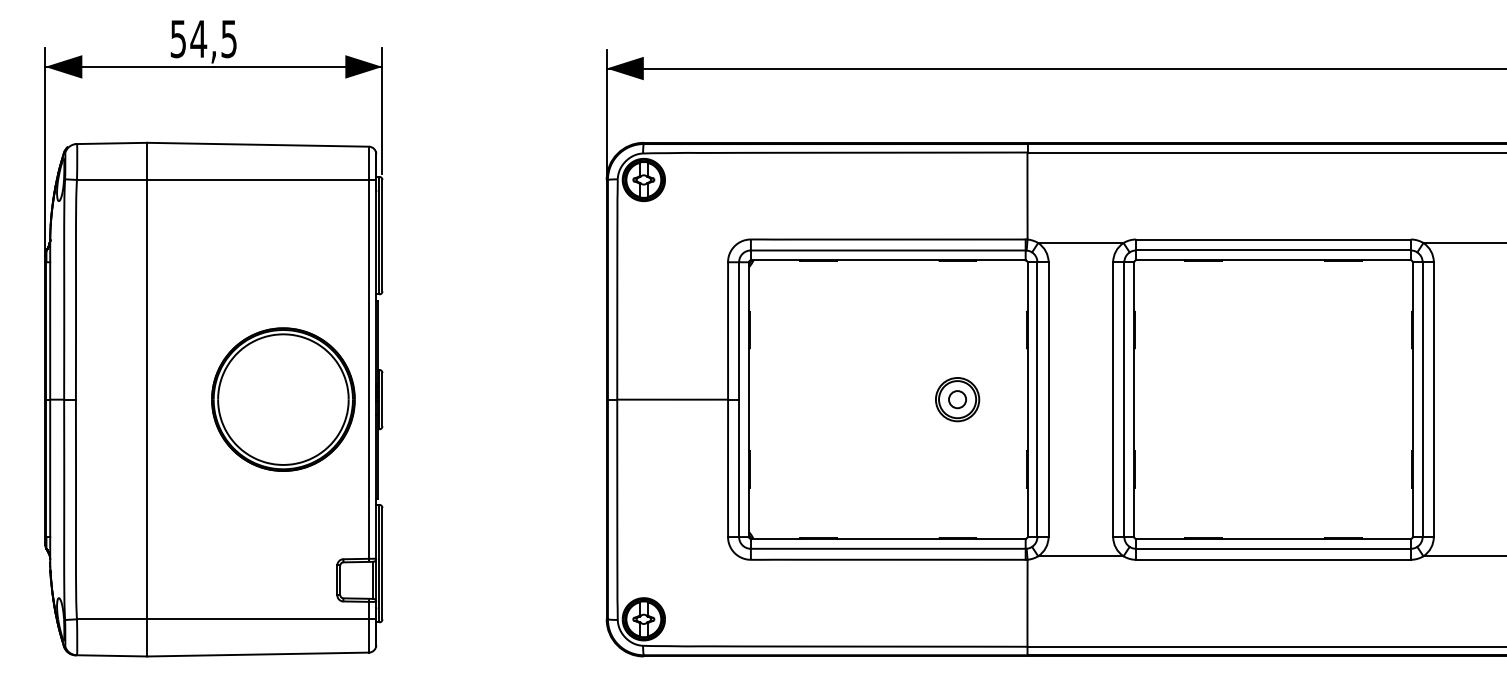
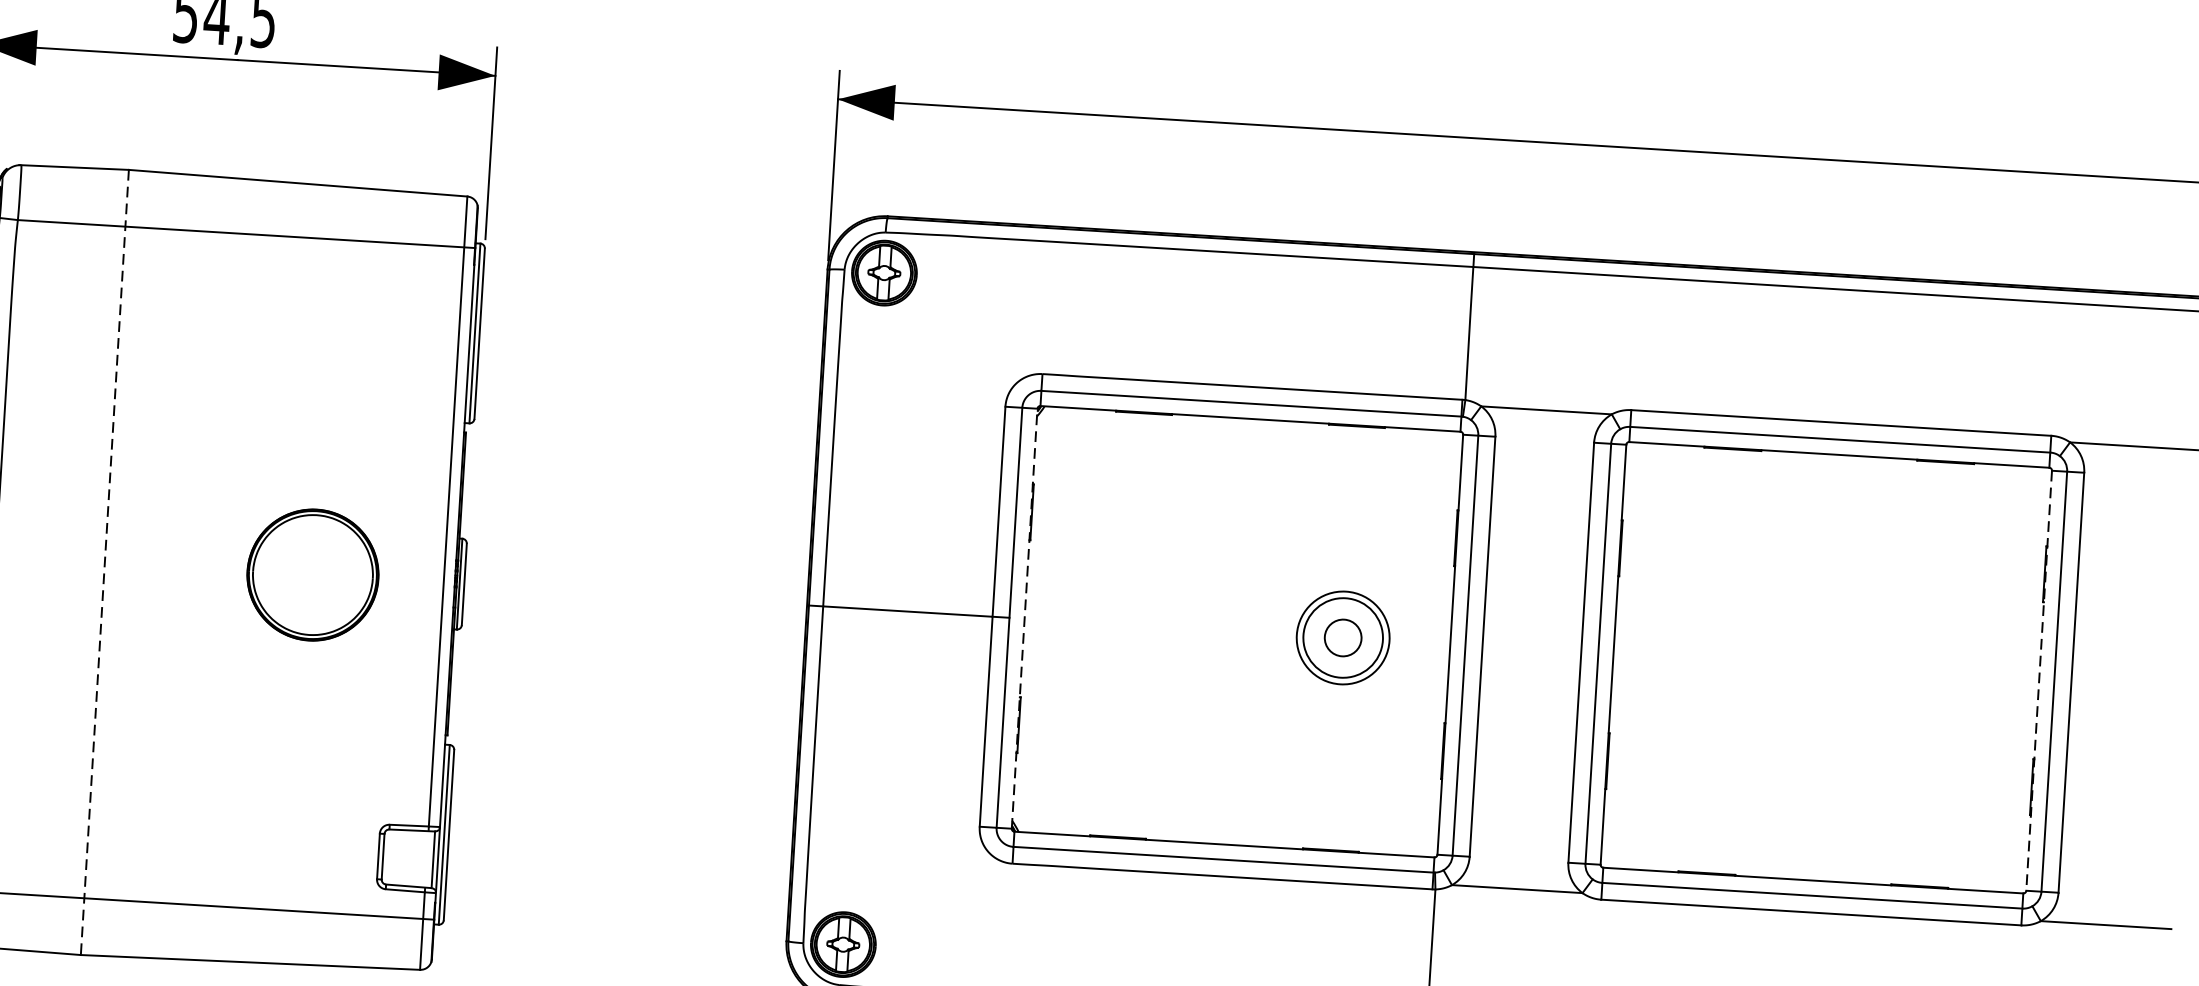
line: (147, 399) -> (105, 562), solid -> dashed
part: (283, 399) -> (313, 574), size x0.6
line: (749, 399) -> (1025, 618), solid -> dashed
part: (957, 399) -> (1343, 637), size x1.4
line: (1412, 400) -> (2038, 682), solid -> dashed

